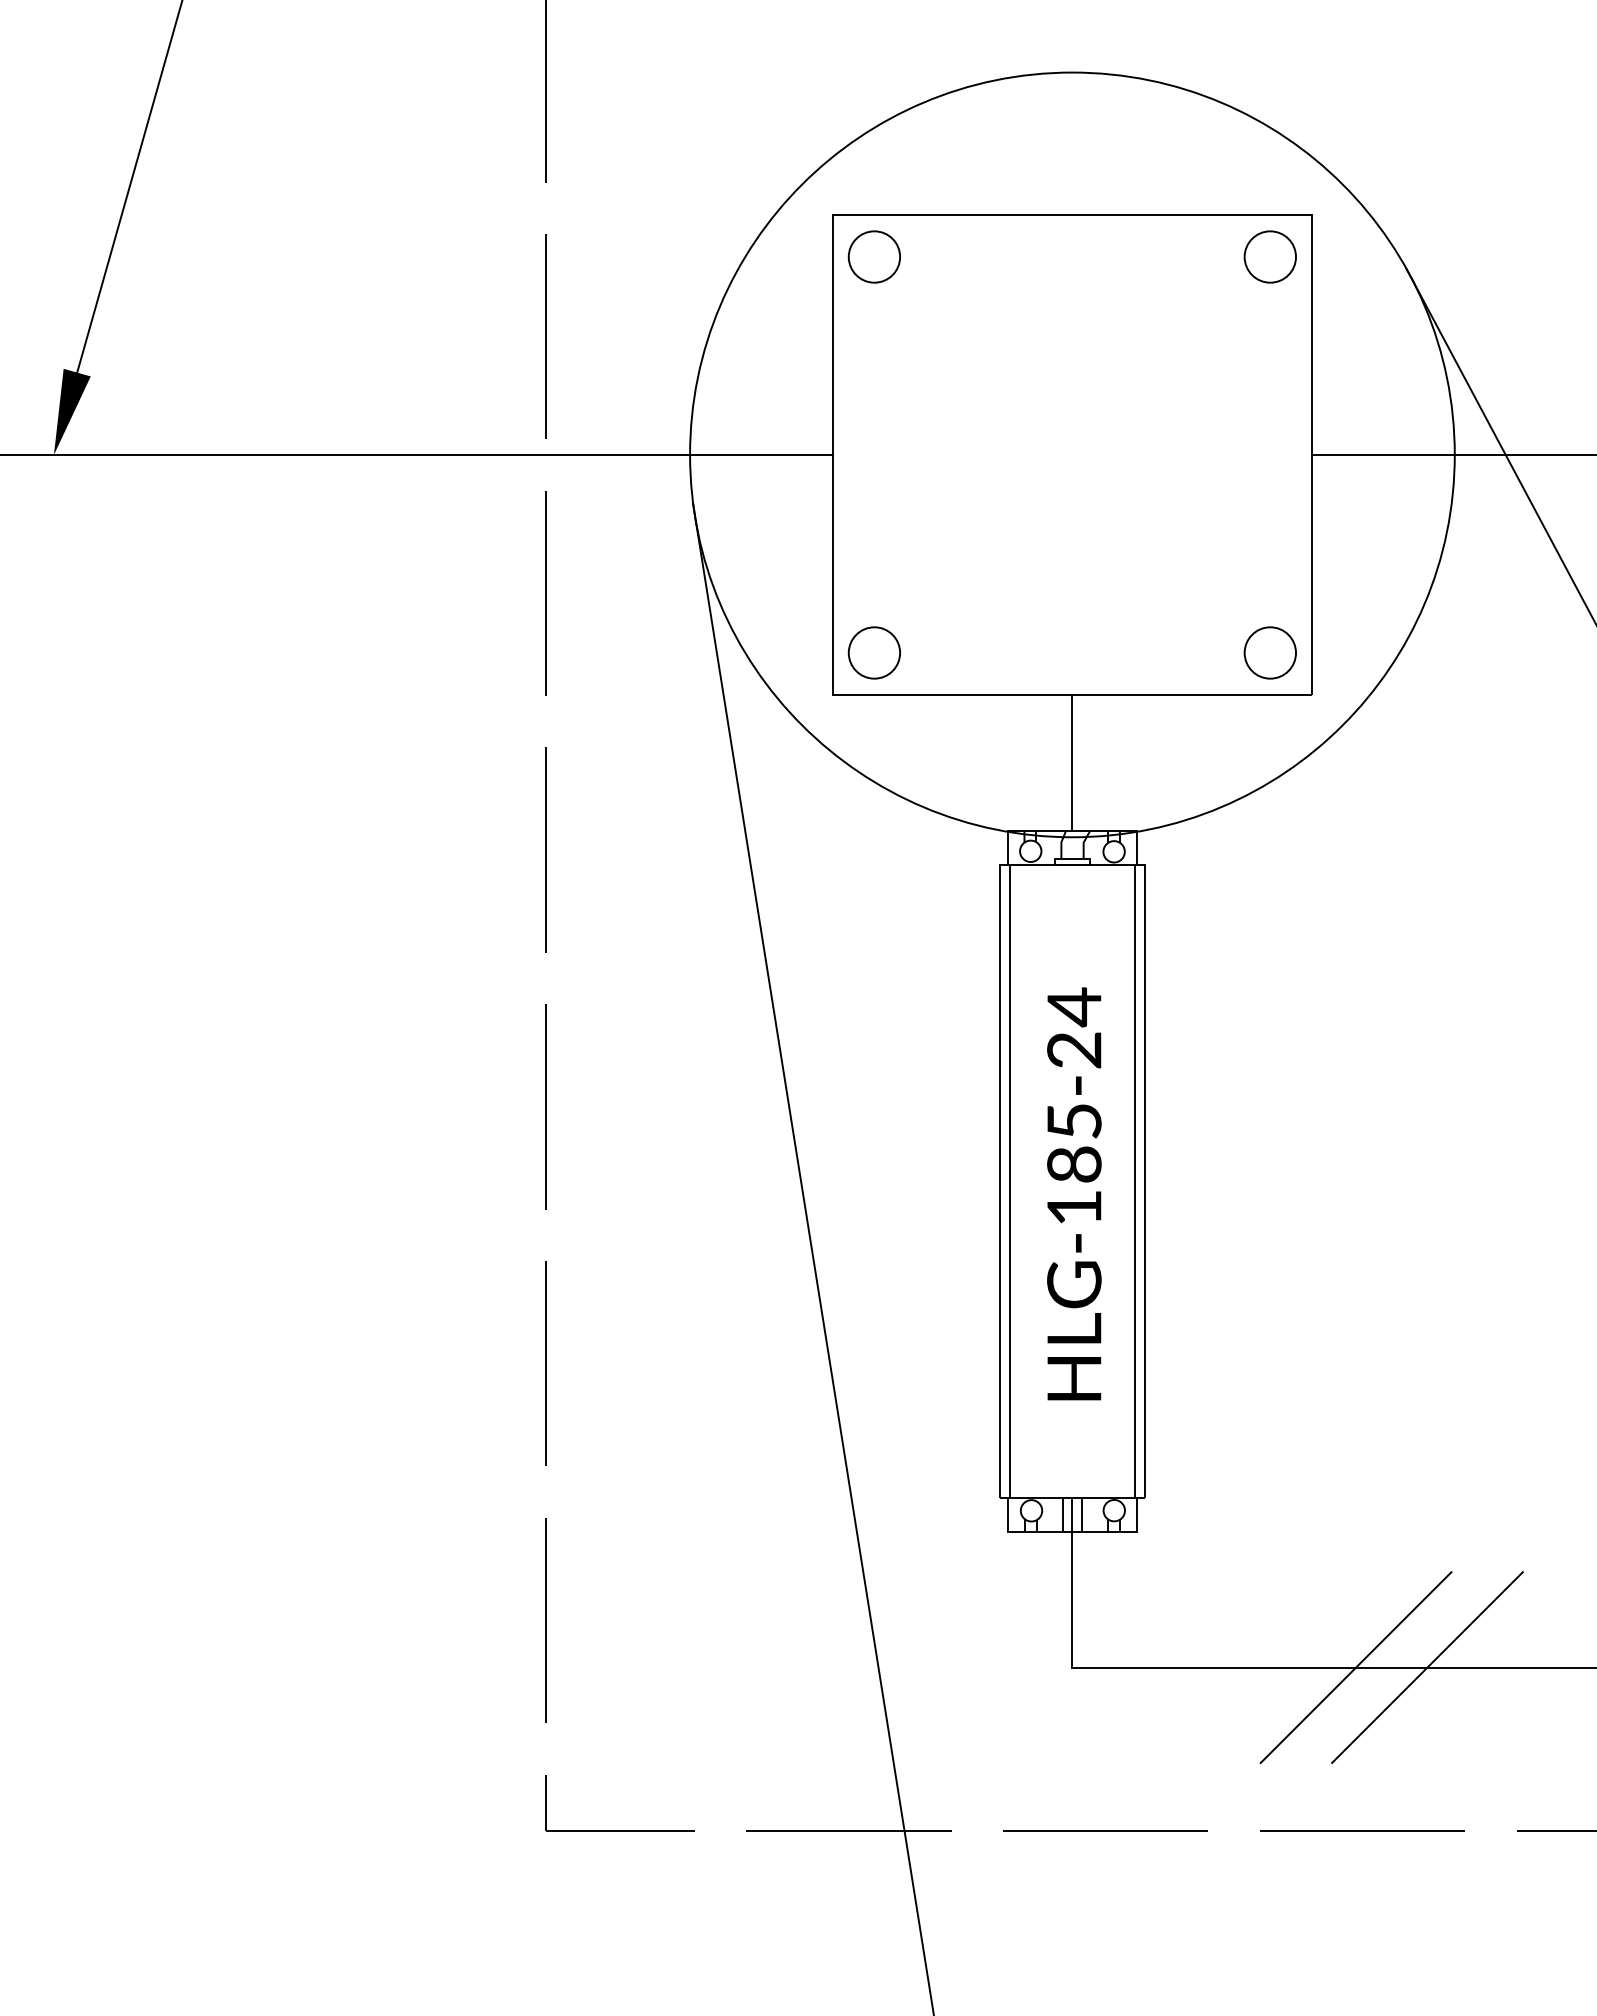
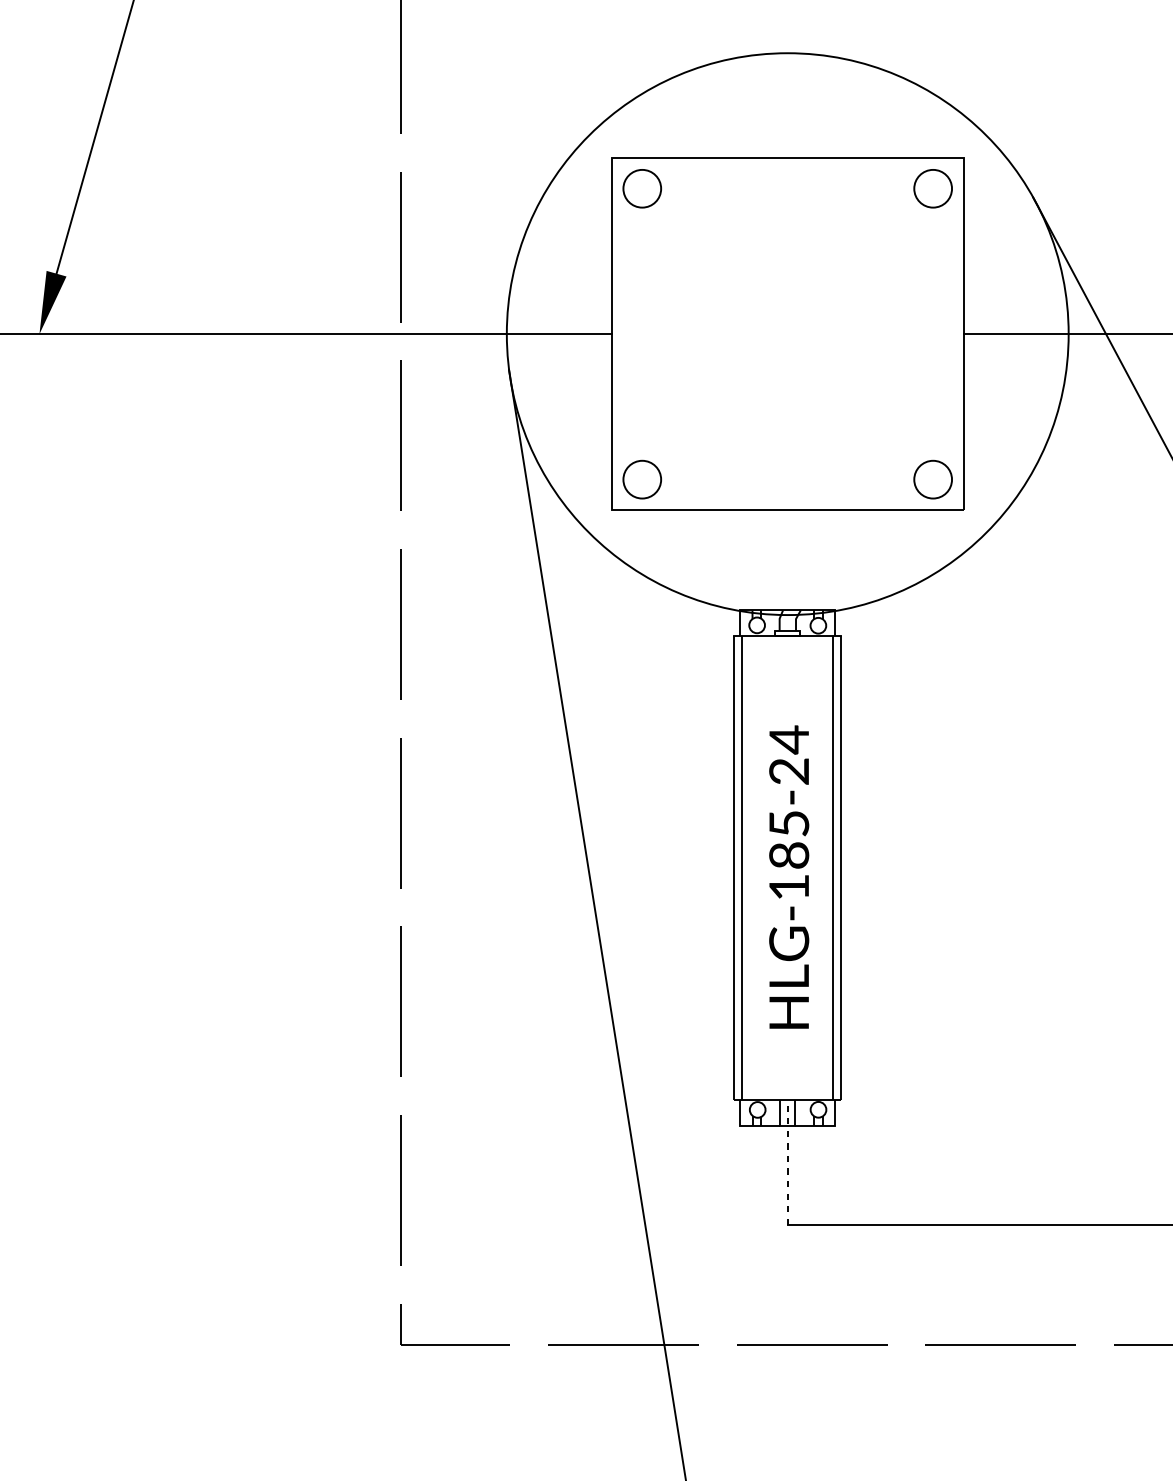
line: (1072, 762) -> (787, 560), removed
line: (1072, 1582) -> (787, 1162), solid -> dashed
line: (1355, 1667) -> (995, 1225), removed
line: (1427, 1667) -> (1048, 1225), removed

